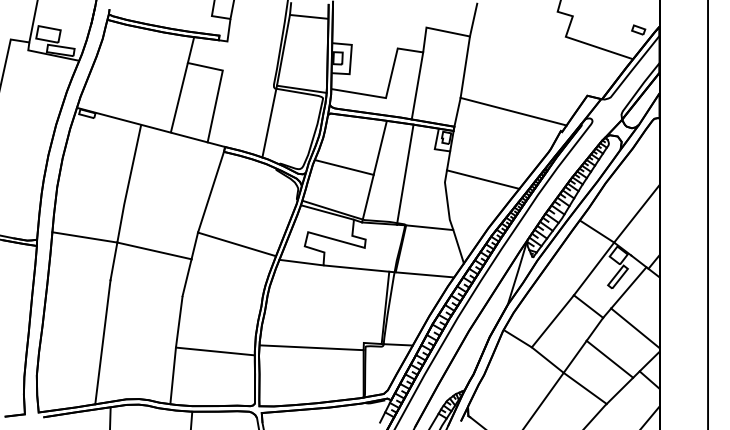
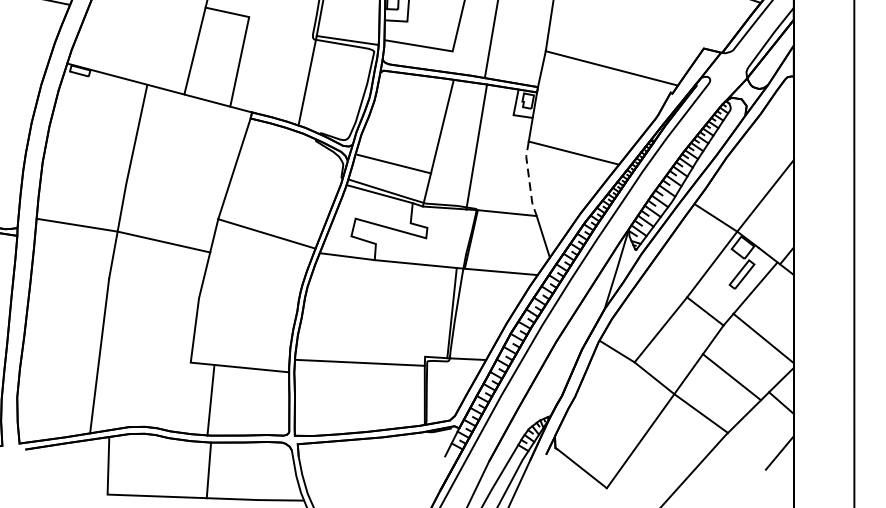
line: (343, 167) -> (393, 164), moved
line: (447, 200) -> (529, 179), solid -> dashed
line: (172, 375) -> (210, 399), moved

